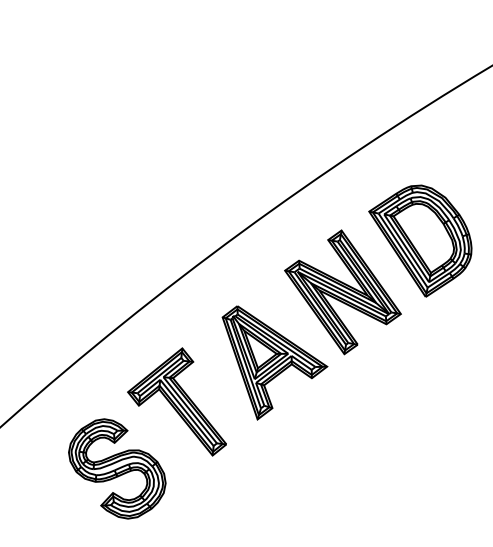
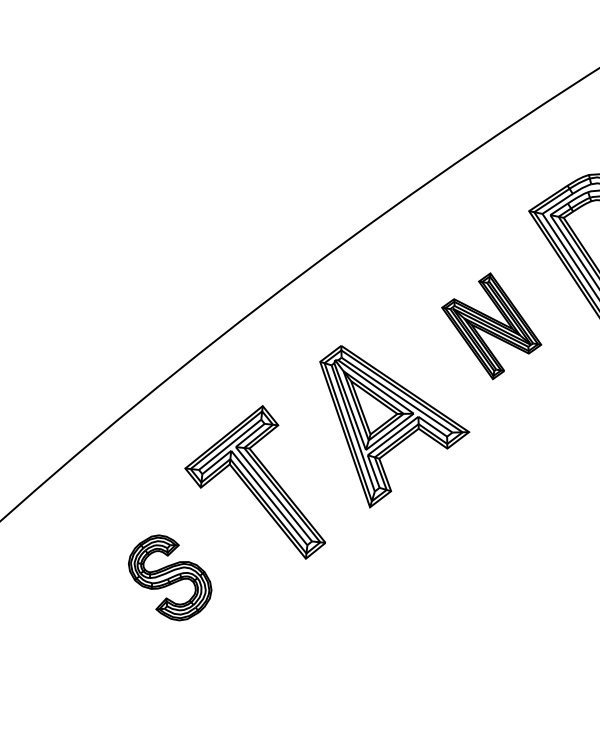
part: (342, 292) -> (490, 326), size x0.6
part: (117, 468) -> (170, 577), size x0.6

